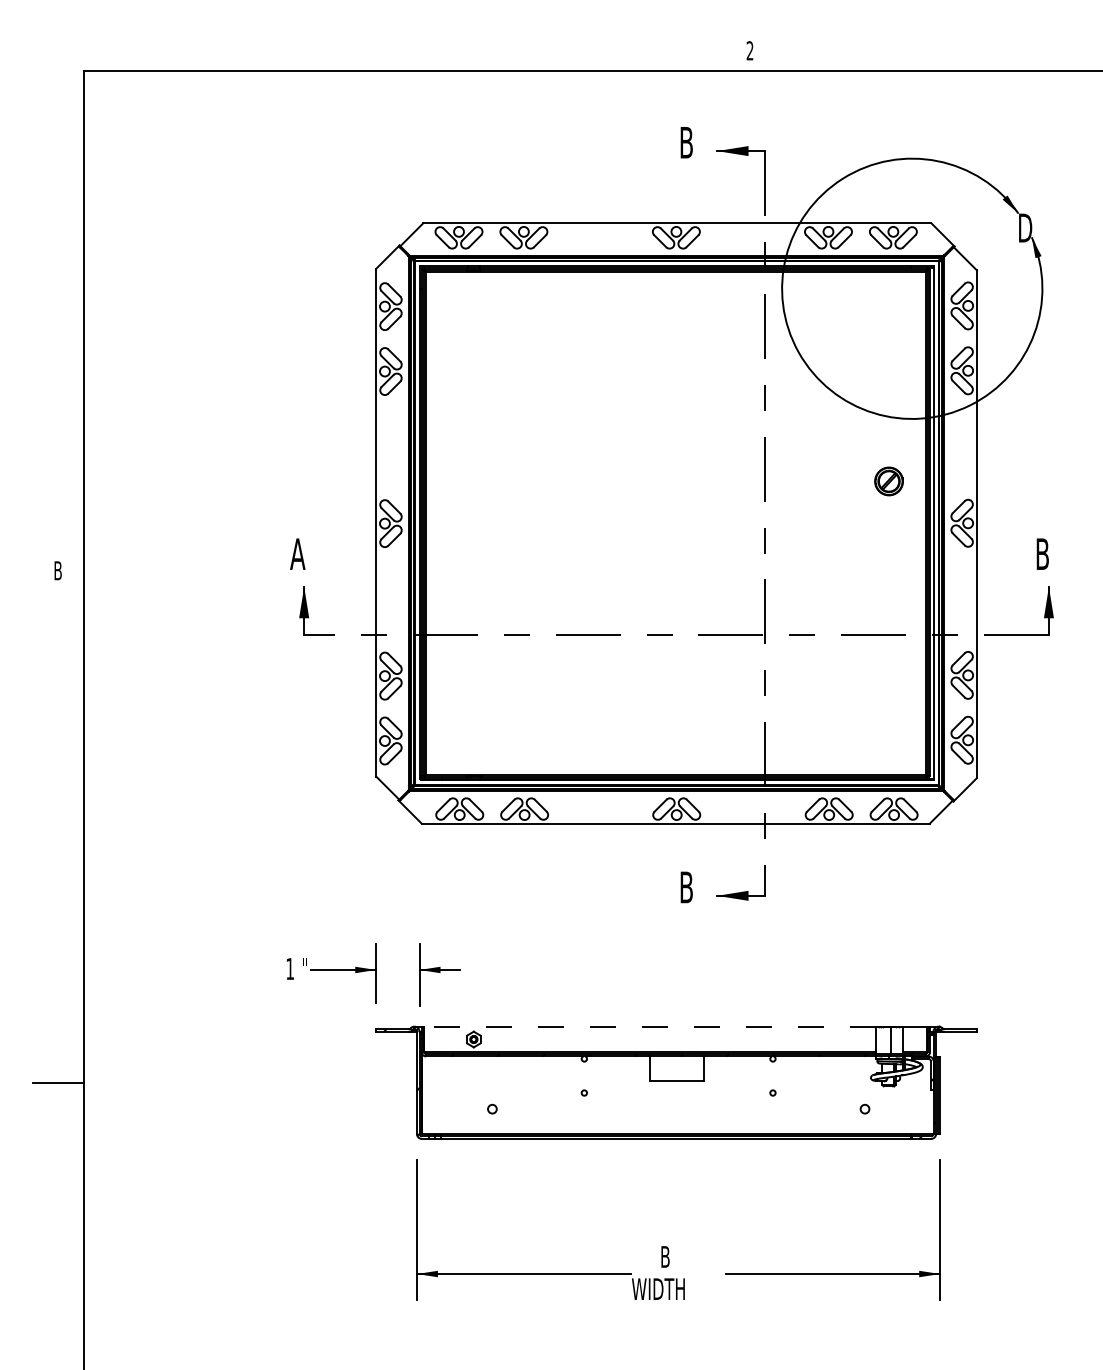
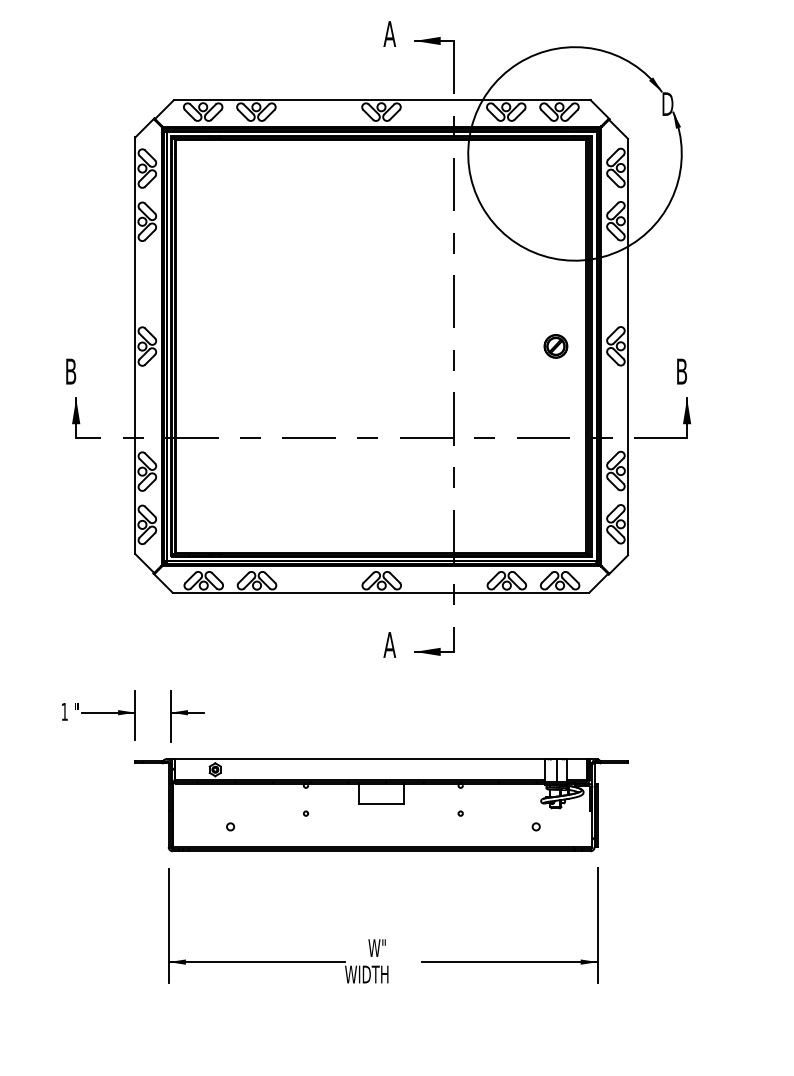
text: (686, 142) -> (389, 33), B -> A
part: (888, 481) -> (555, 346), moved
text: (297, 553) -> (70, 371), A -> B
text: (686, 887) -> (389, 645), B -> A
line: (649, 1026) -> (359, 759), dashed -> solid
text: (670, 1256) -> (376, 947), B -> W"

